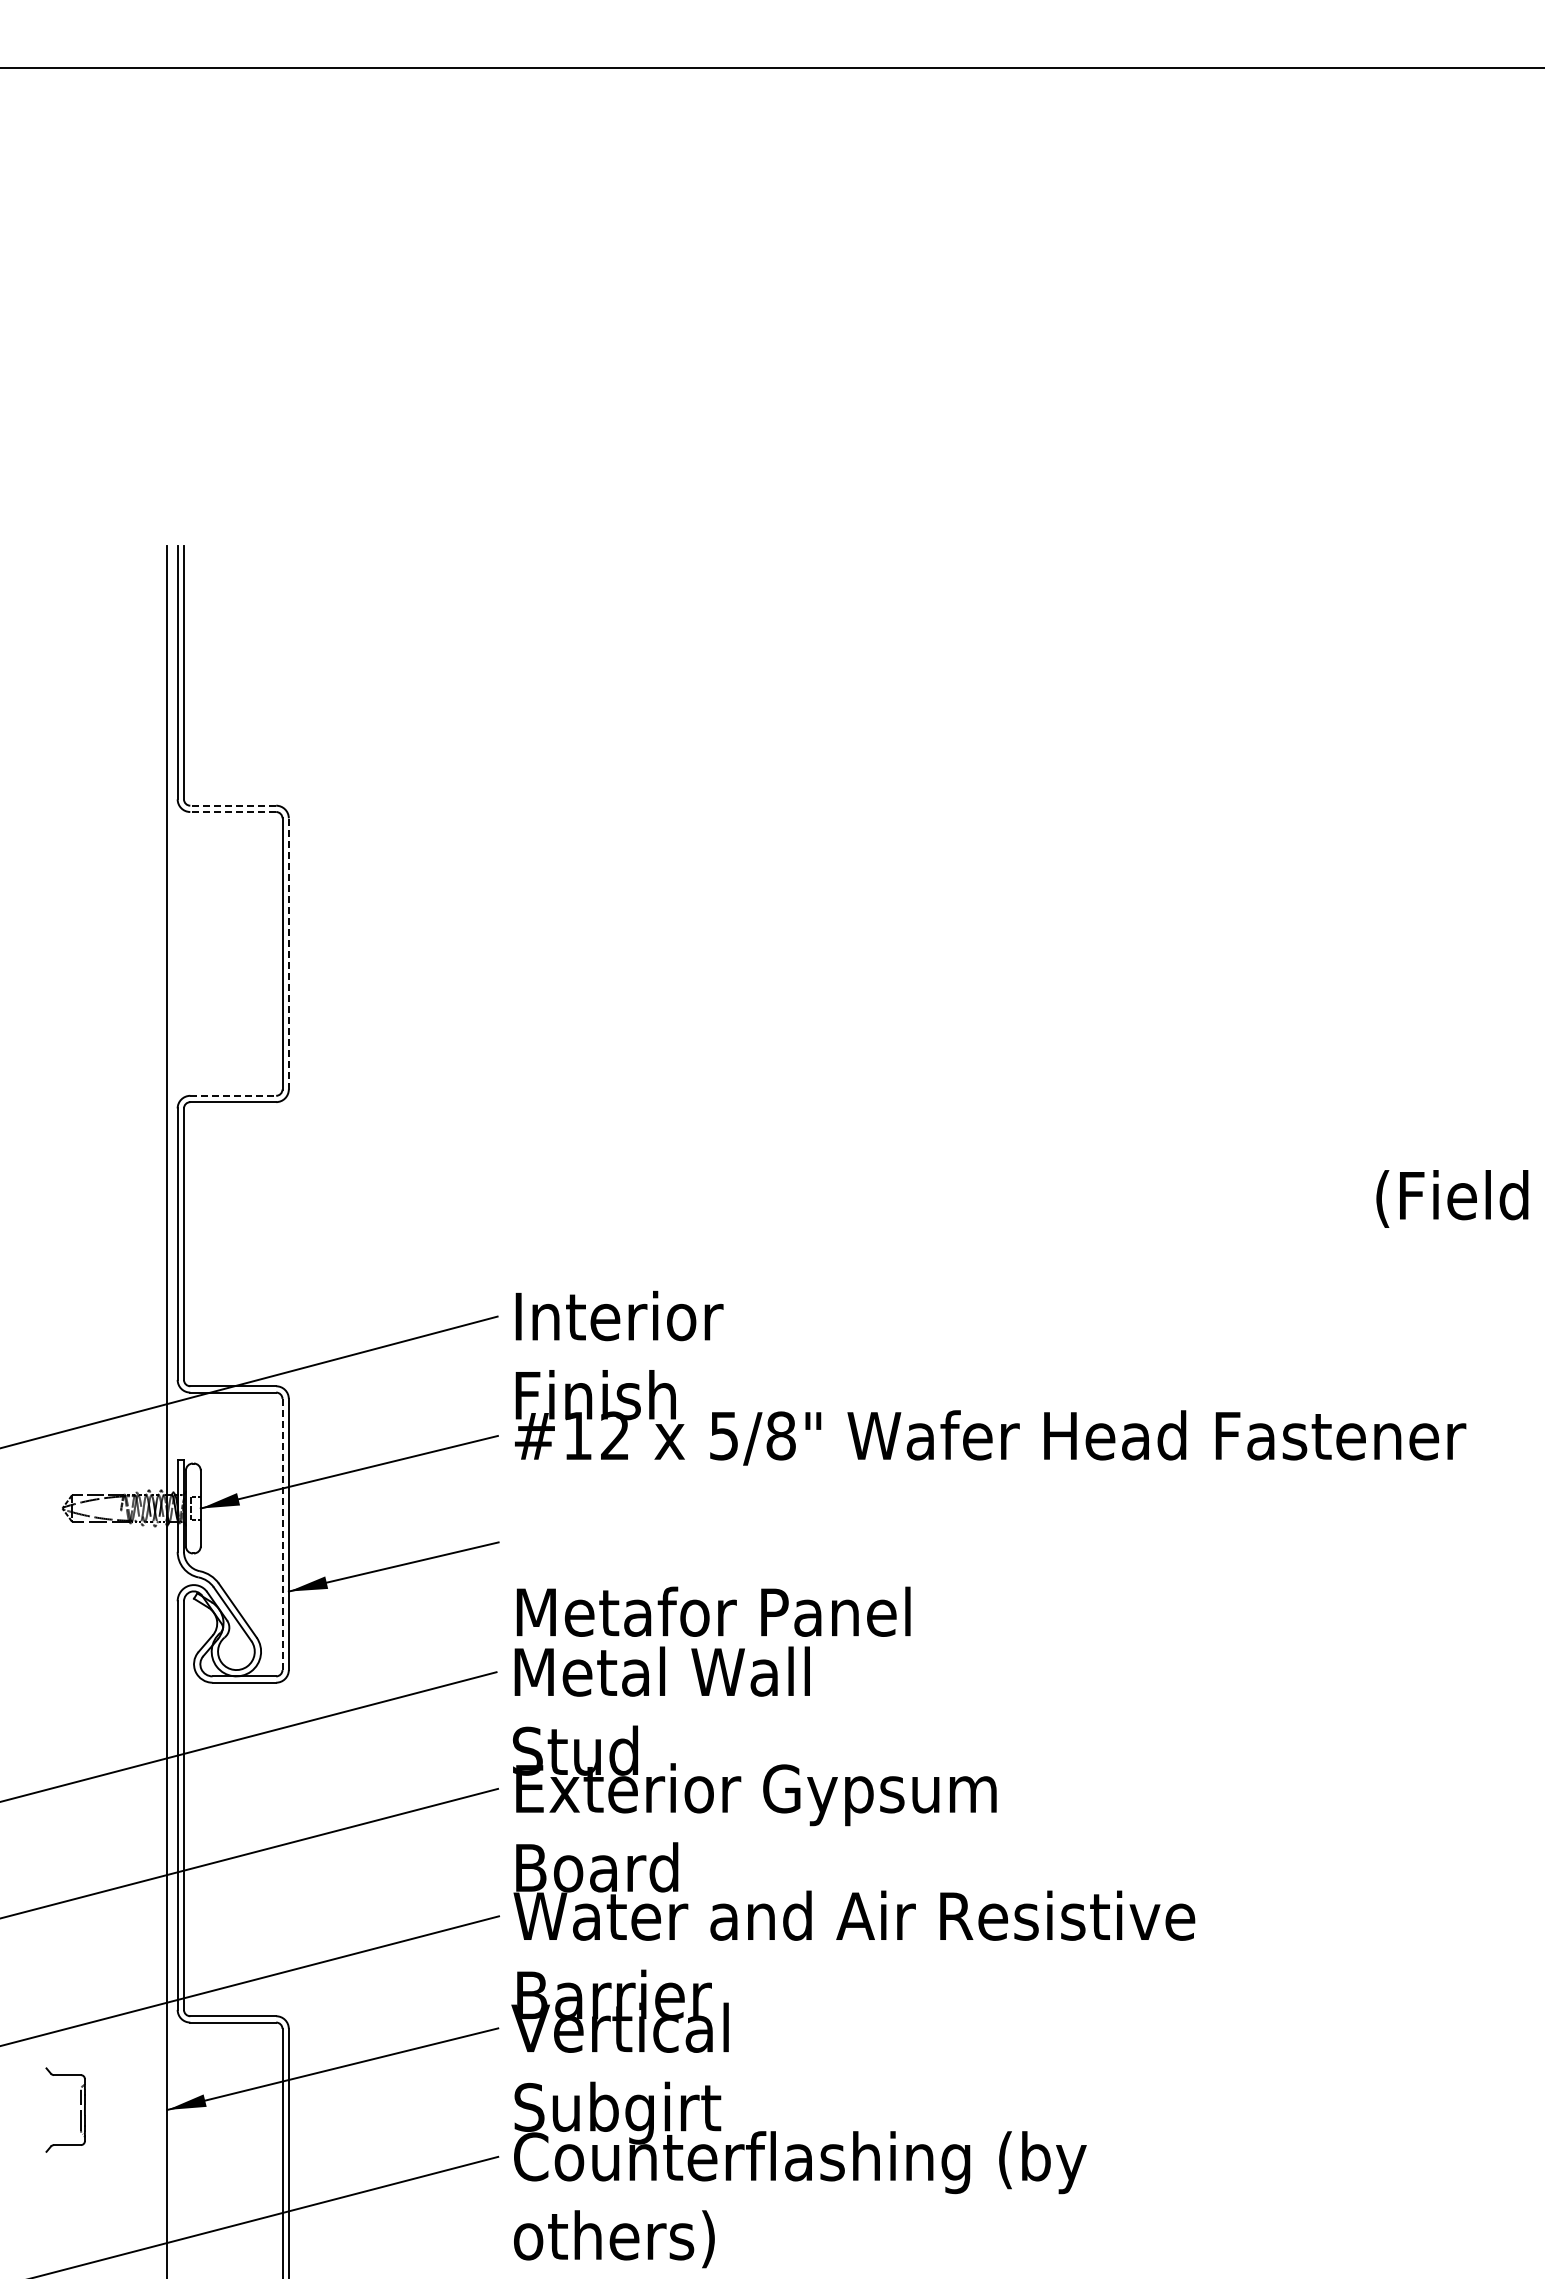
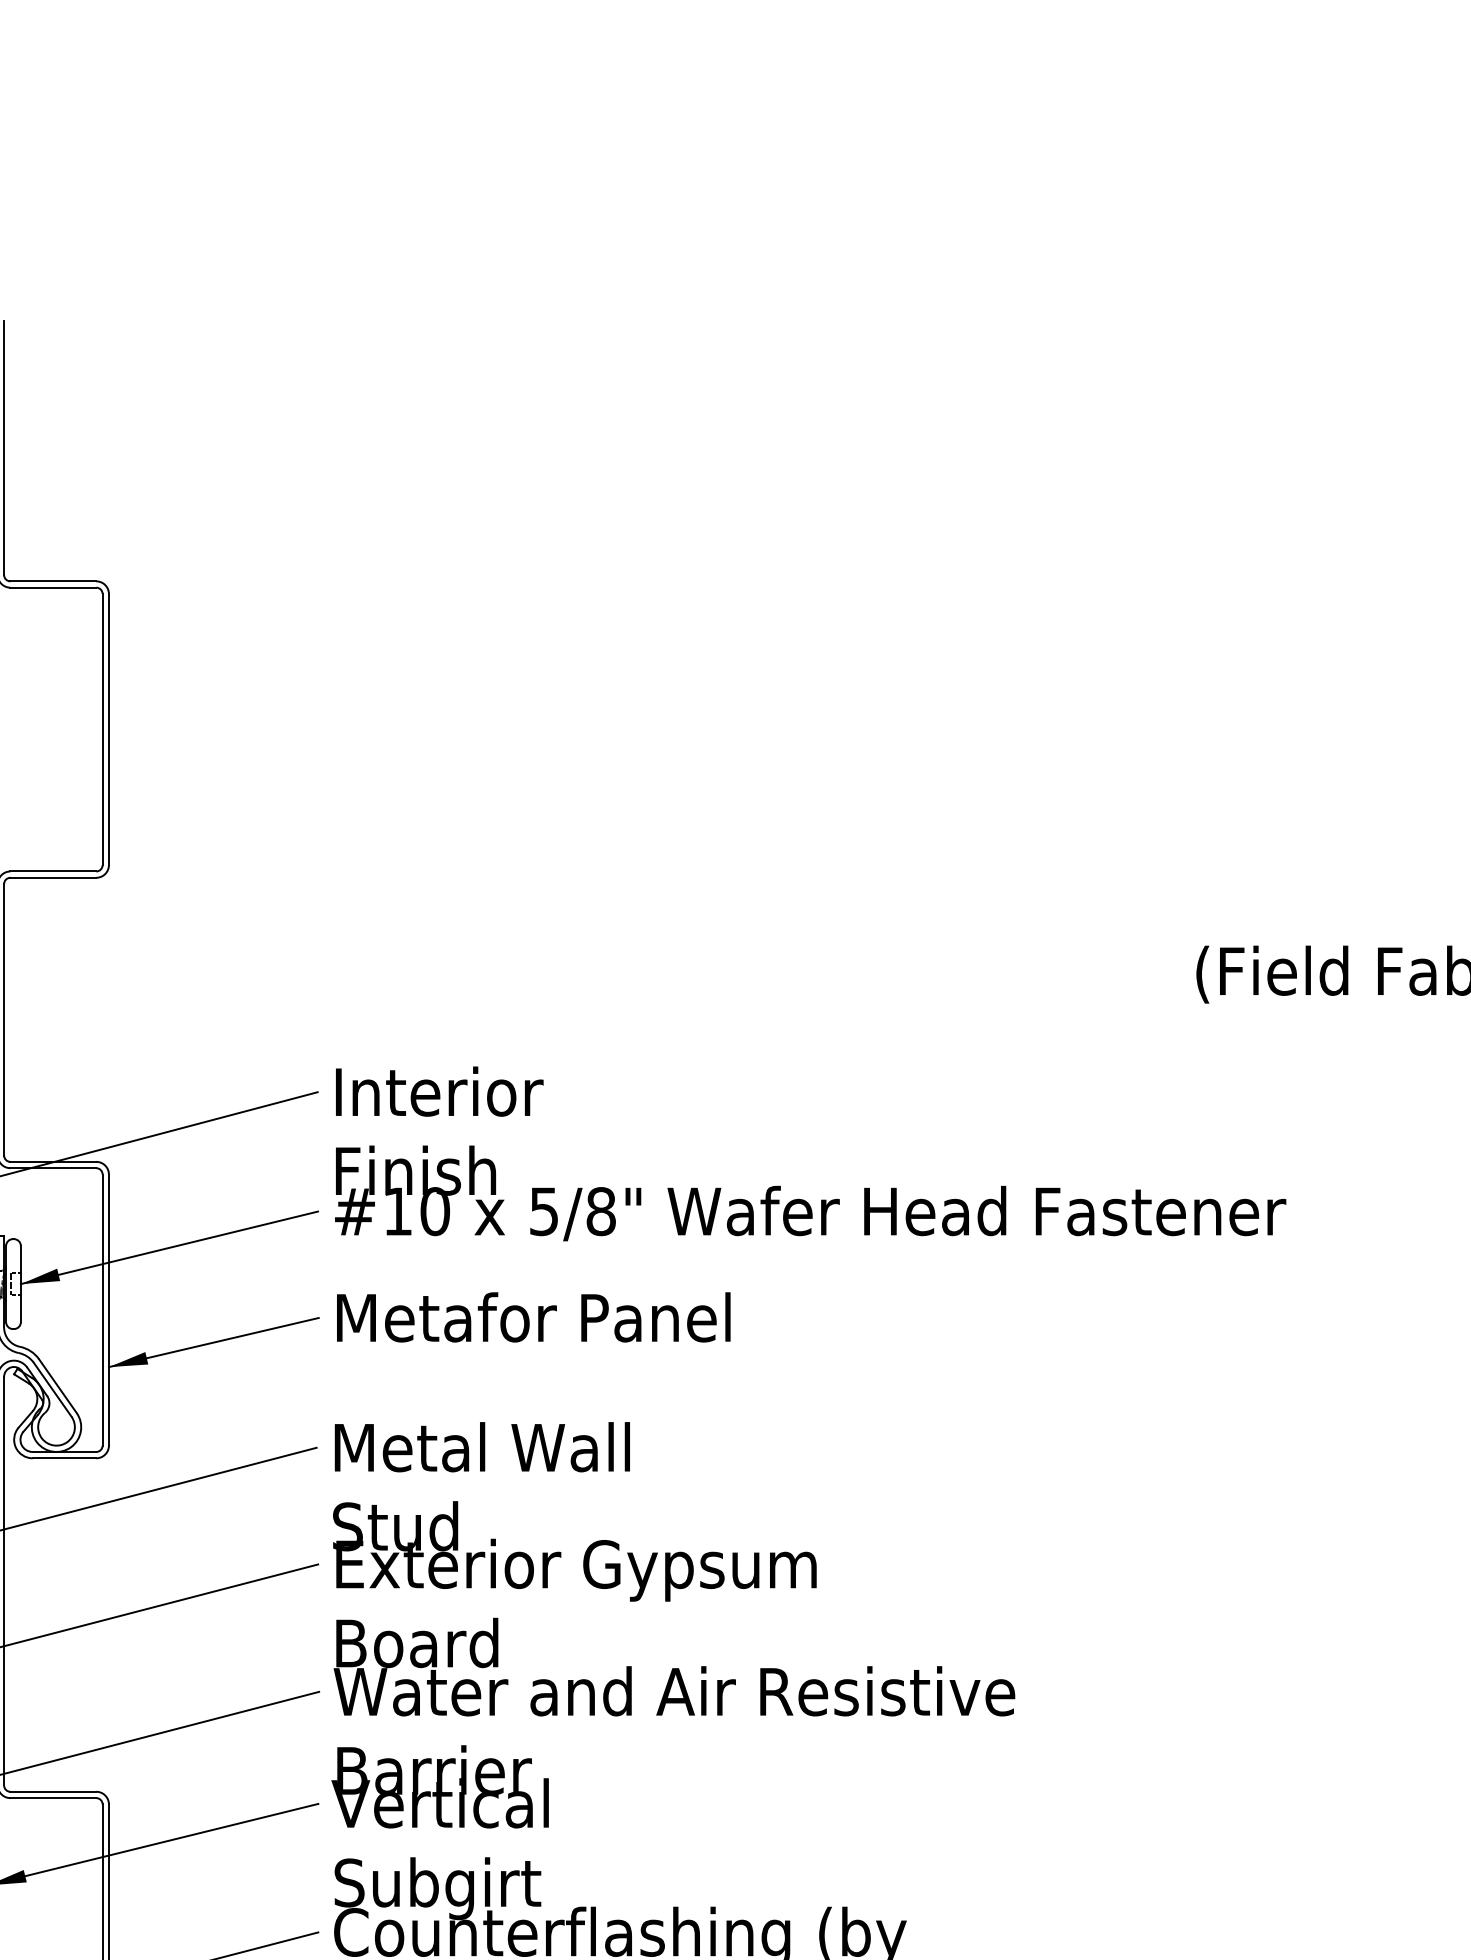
line: (233, 805) -> (53, 581), dashed -> solid
line: (233, 812) -> (53, 588), dashed -> solid
line: (288, 953) -> (108, 729), dashed -> solid
line: (233, 1095) -> (53, 871), dashed -> solid
text: (614, 1435) -> (434, 1211), #12 -> #10
line: (282, 1534) -> (102, 1310), dashed -> solid
text: (713, 1611) -> (533, 1317), moved

